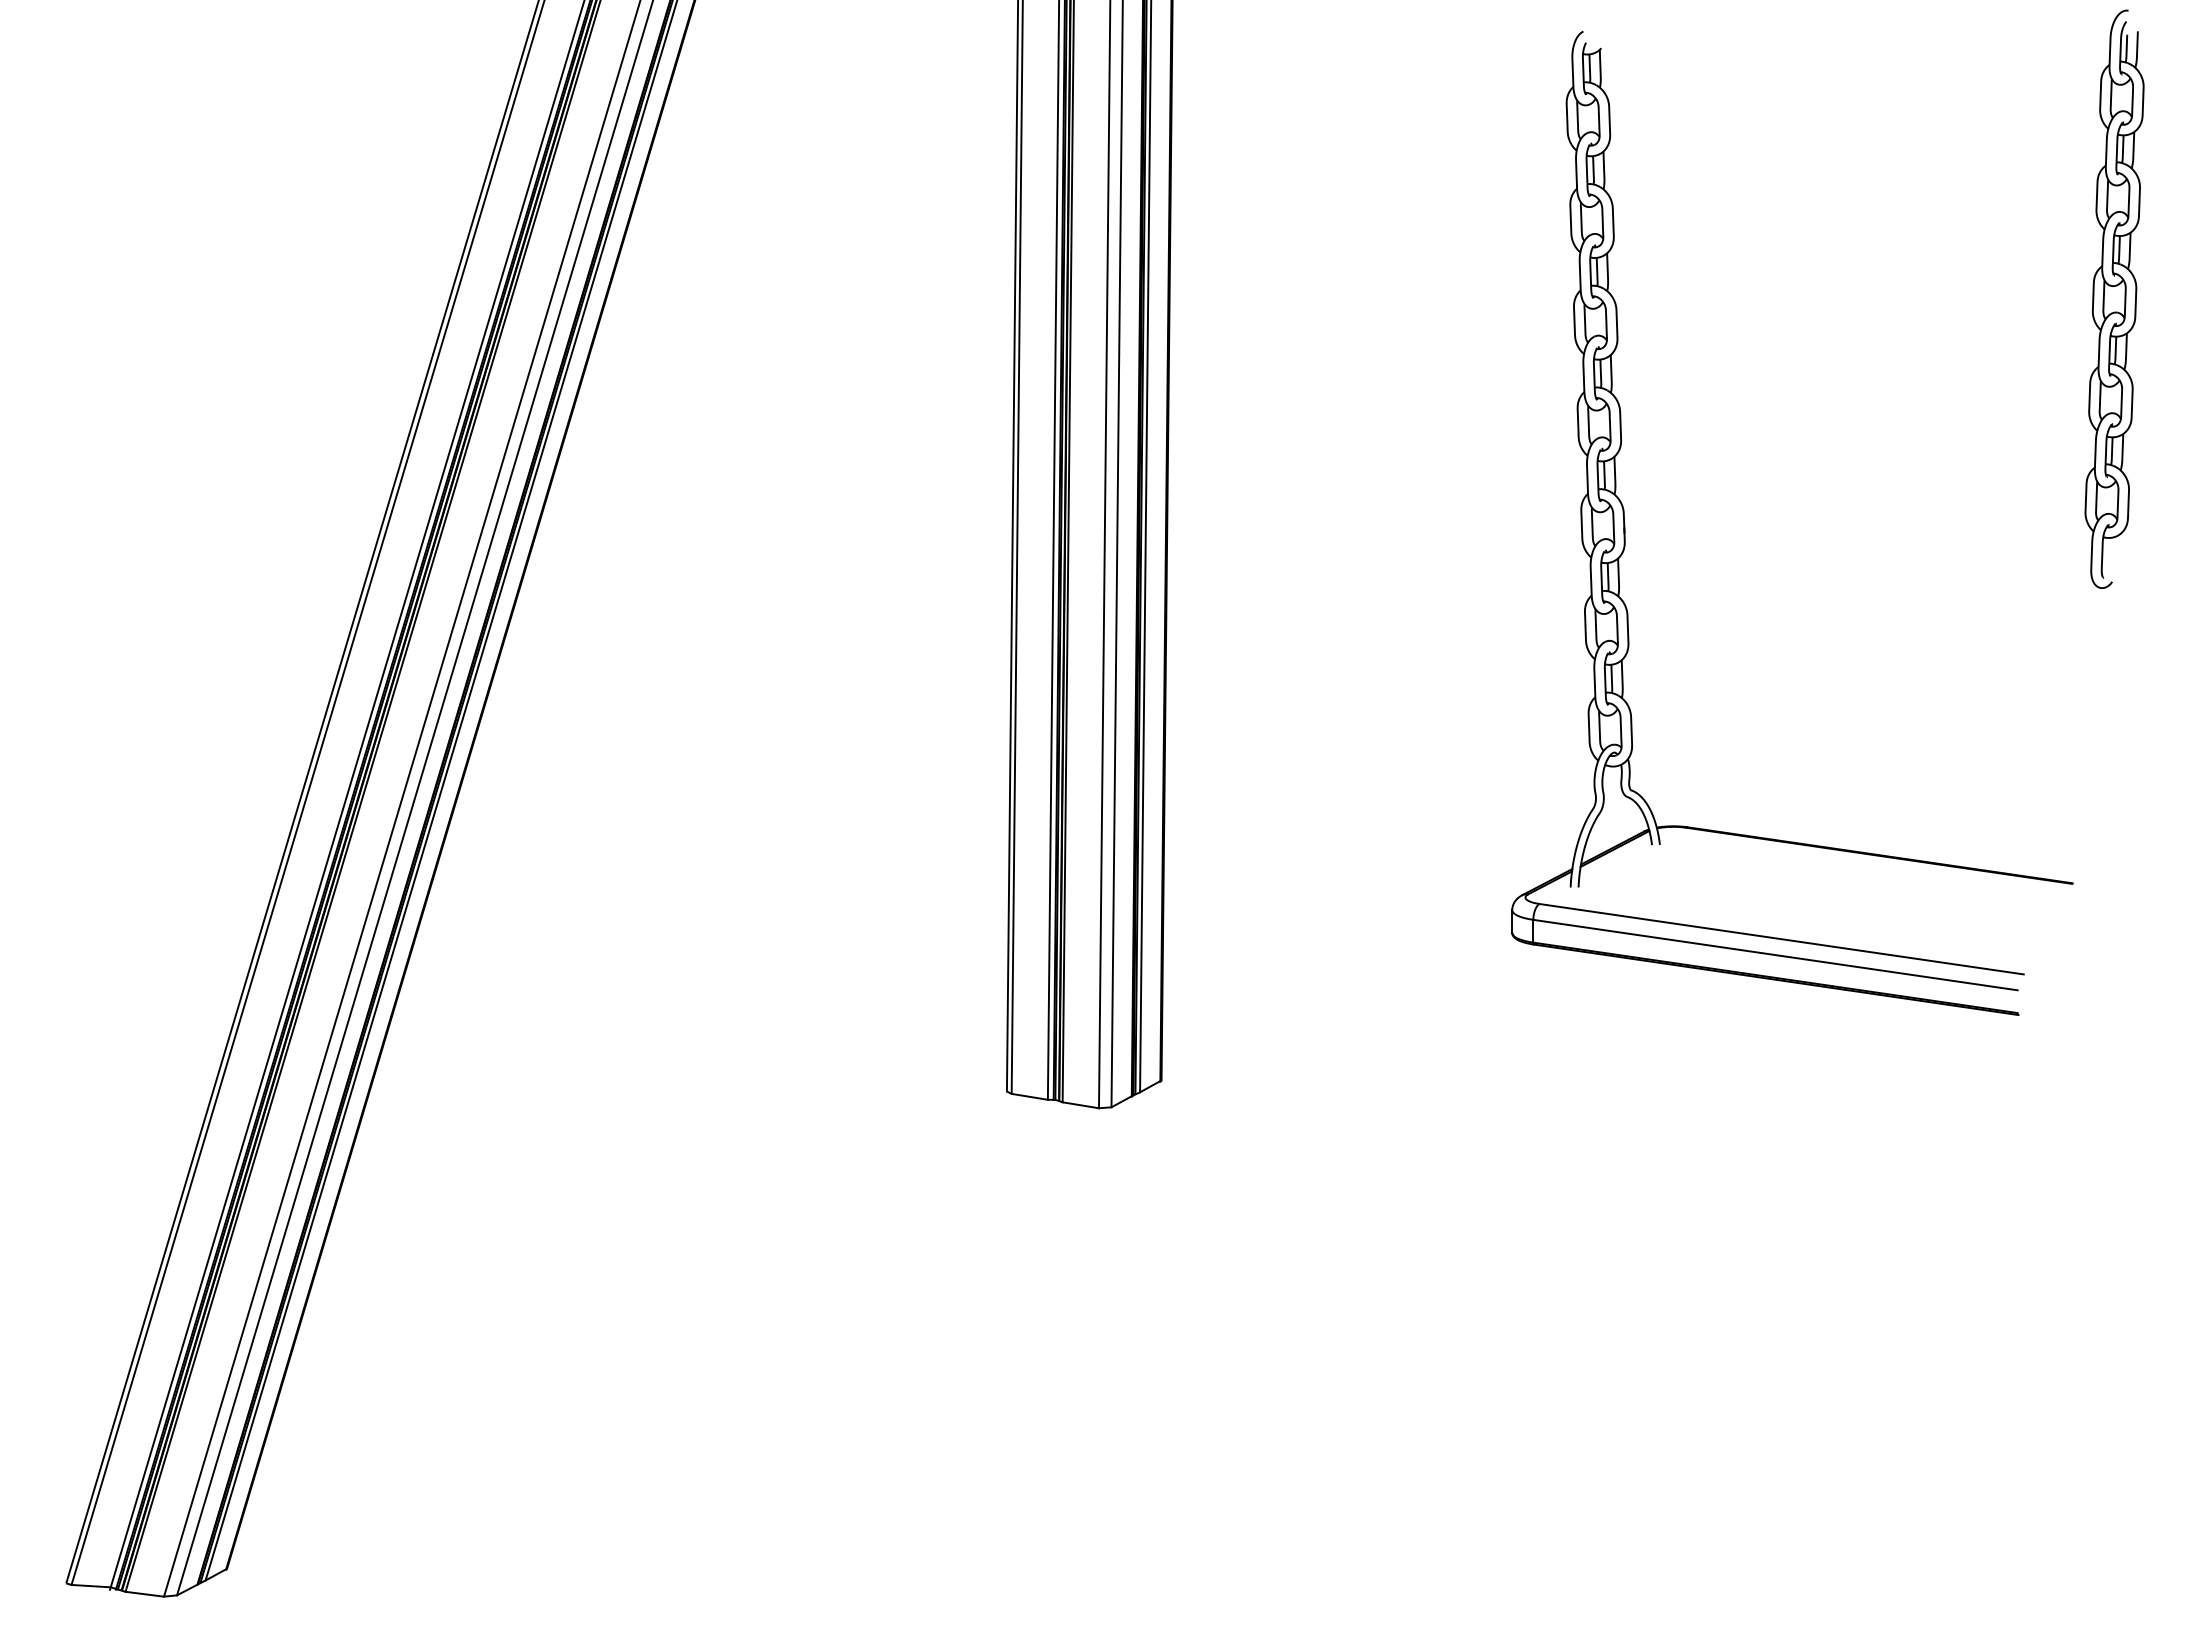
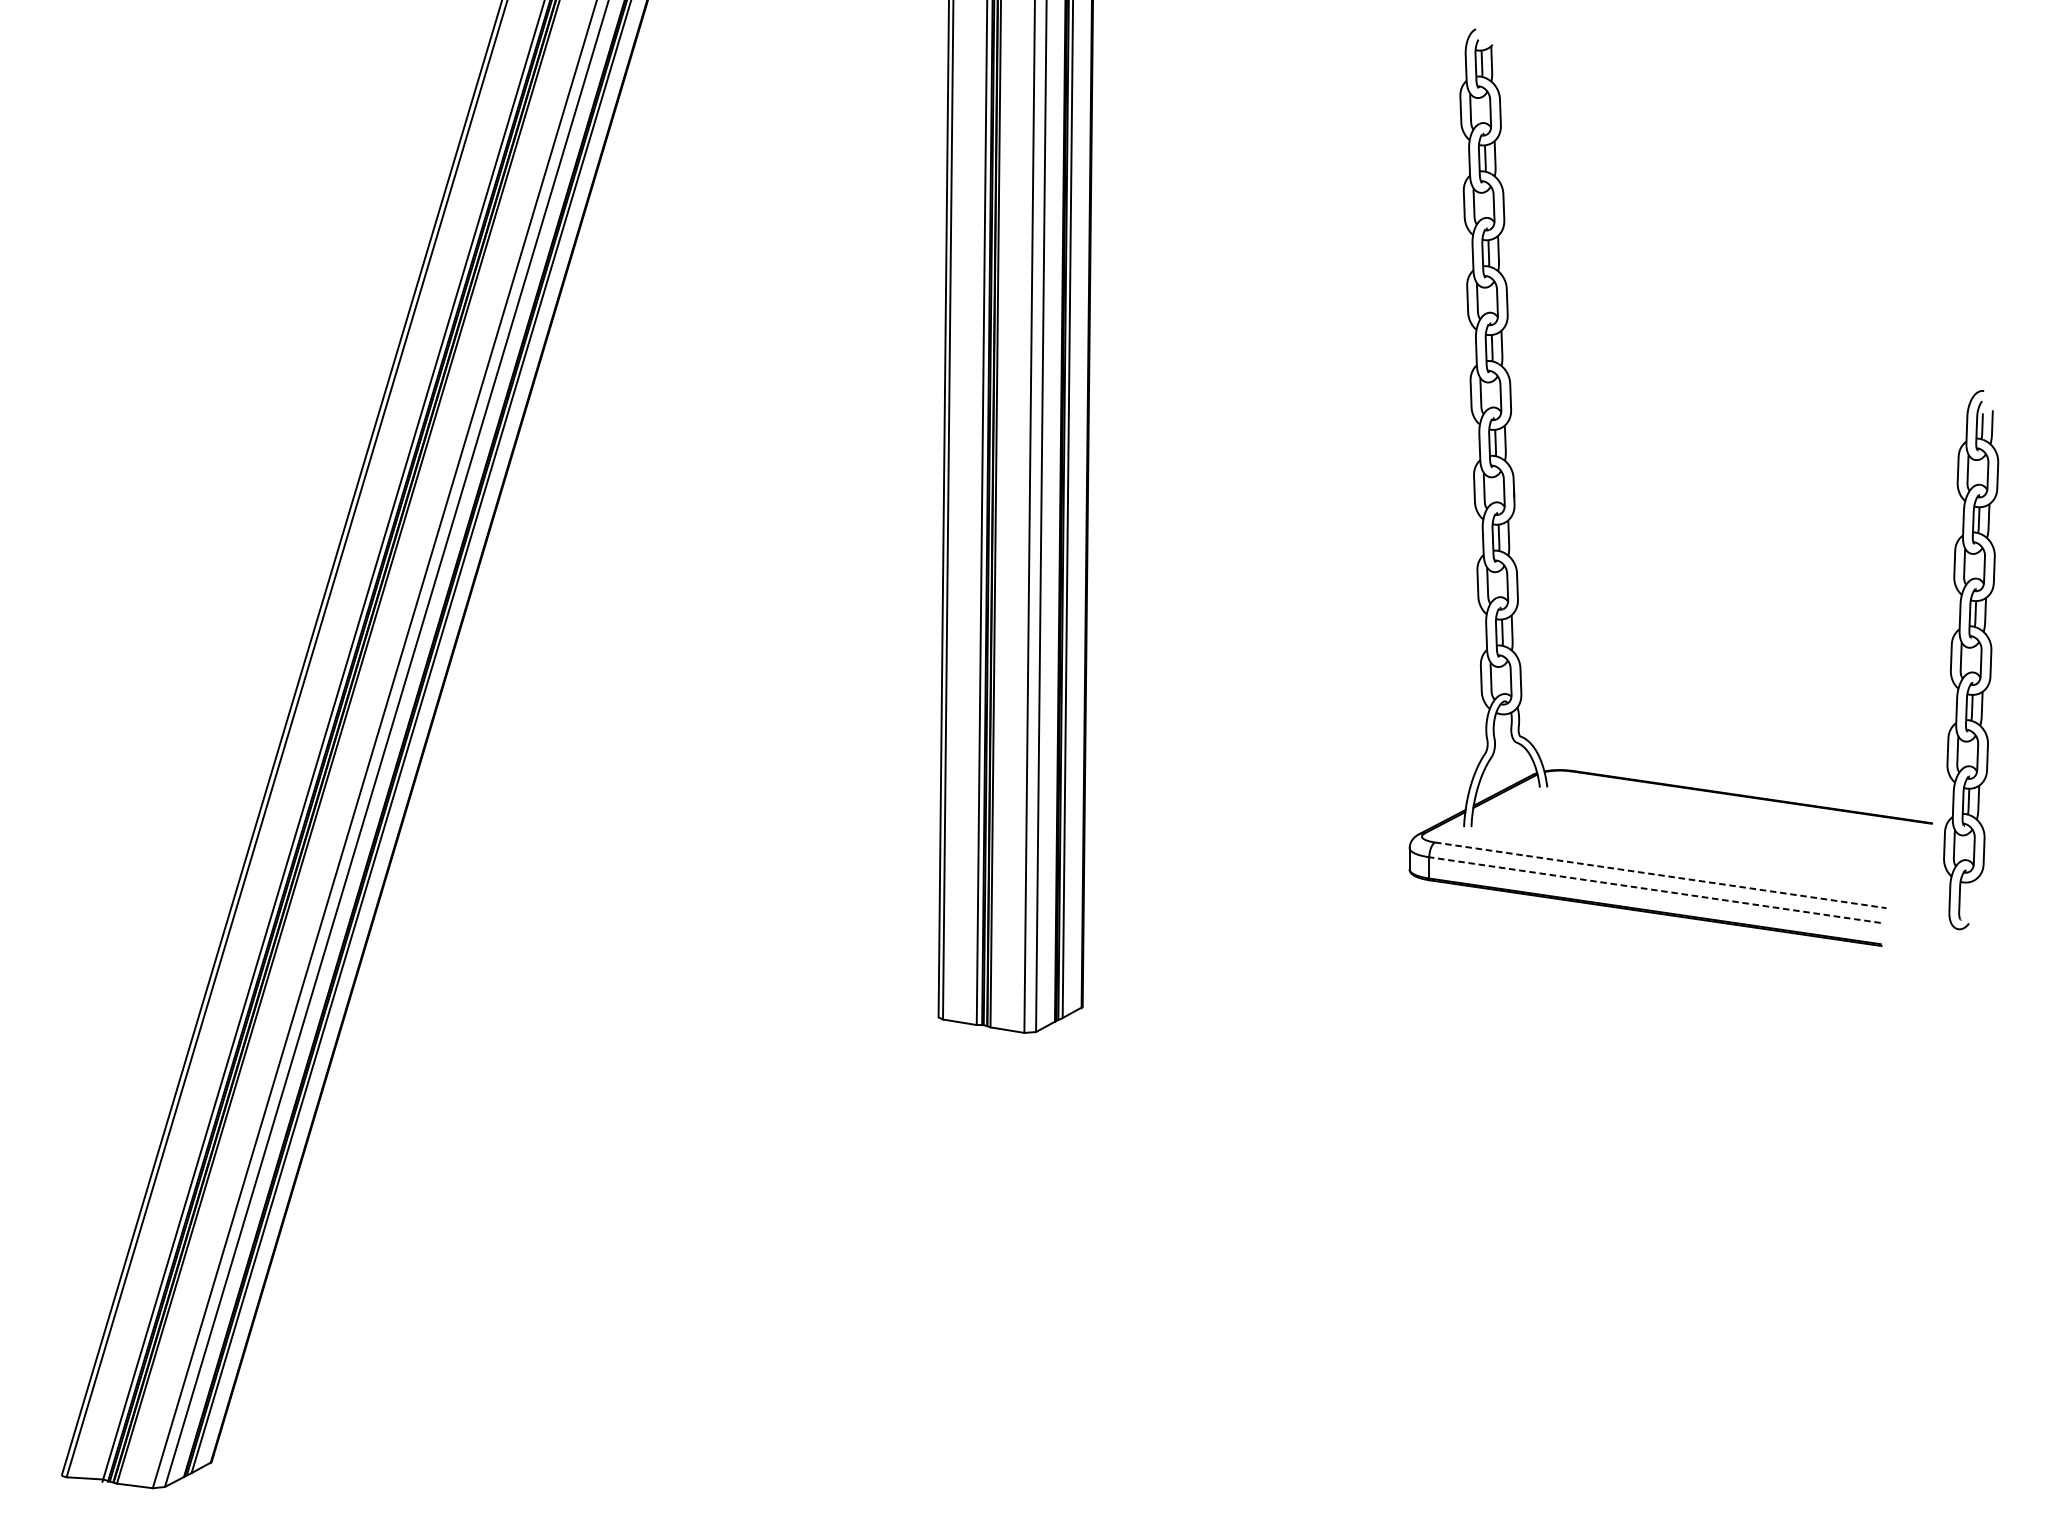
part: (2114, 298) -> (1971, 659), moved
line: (1781, 939) -> (1660, 875), solid -> dashed
line: (1775, 955) -> (1655, 890), solid -> dashed

